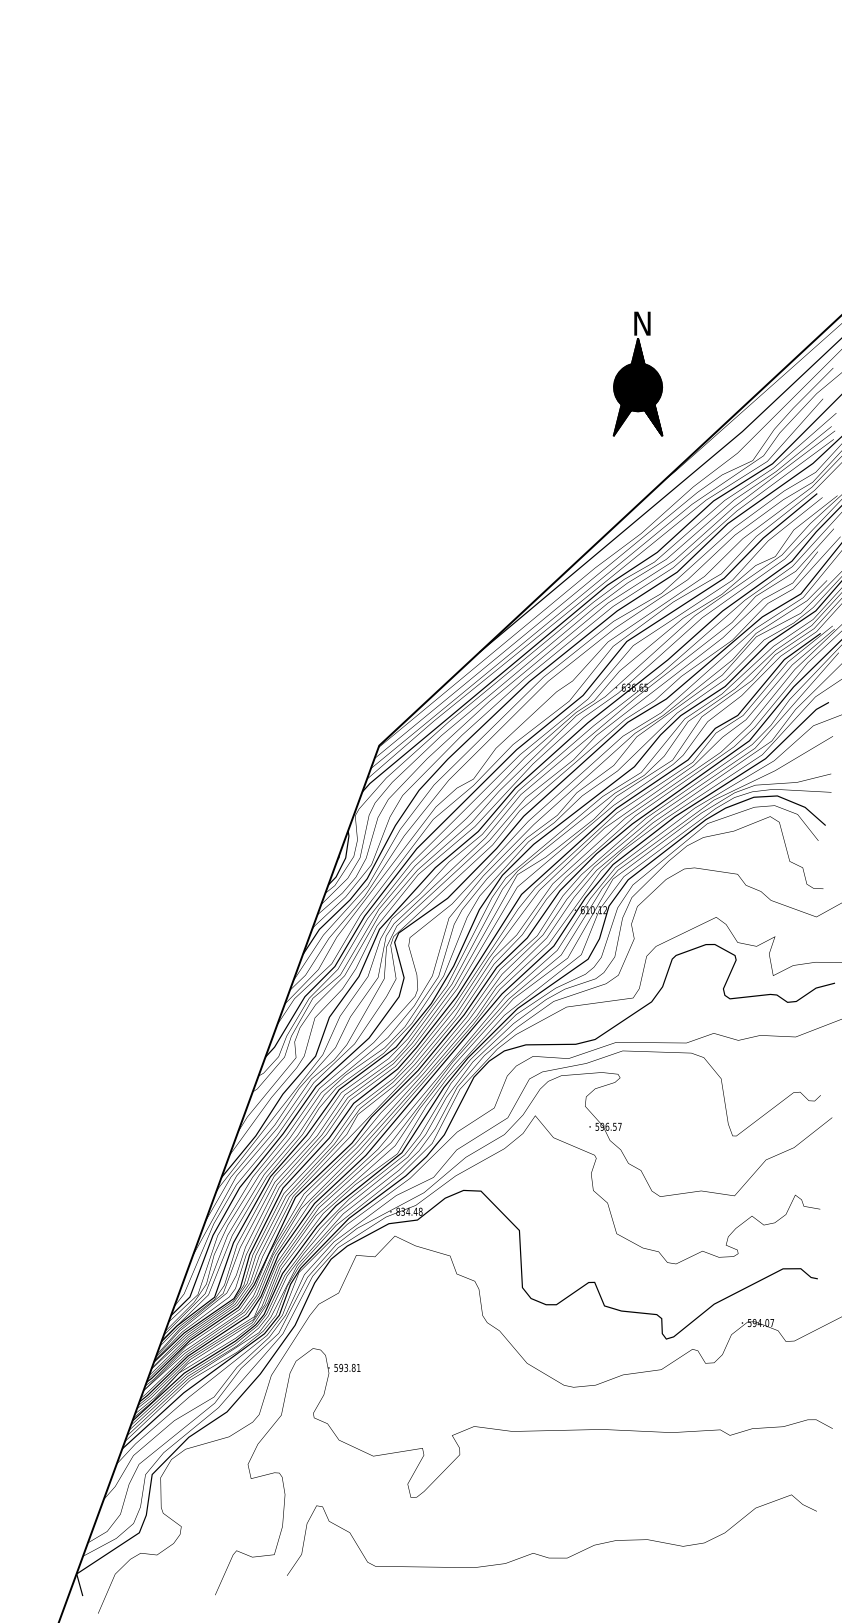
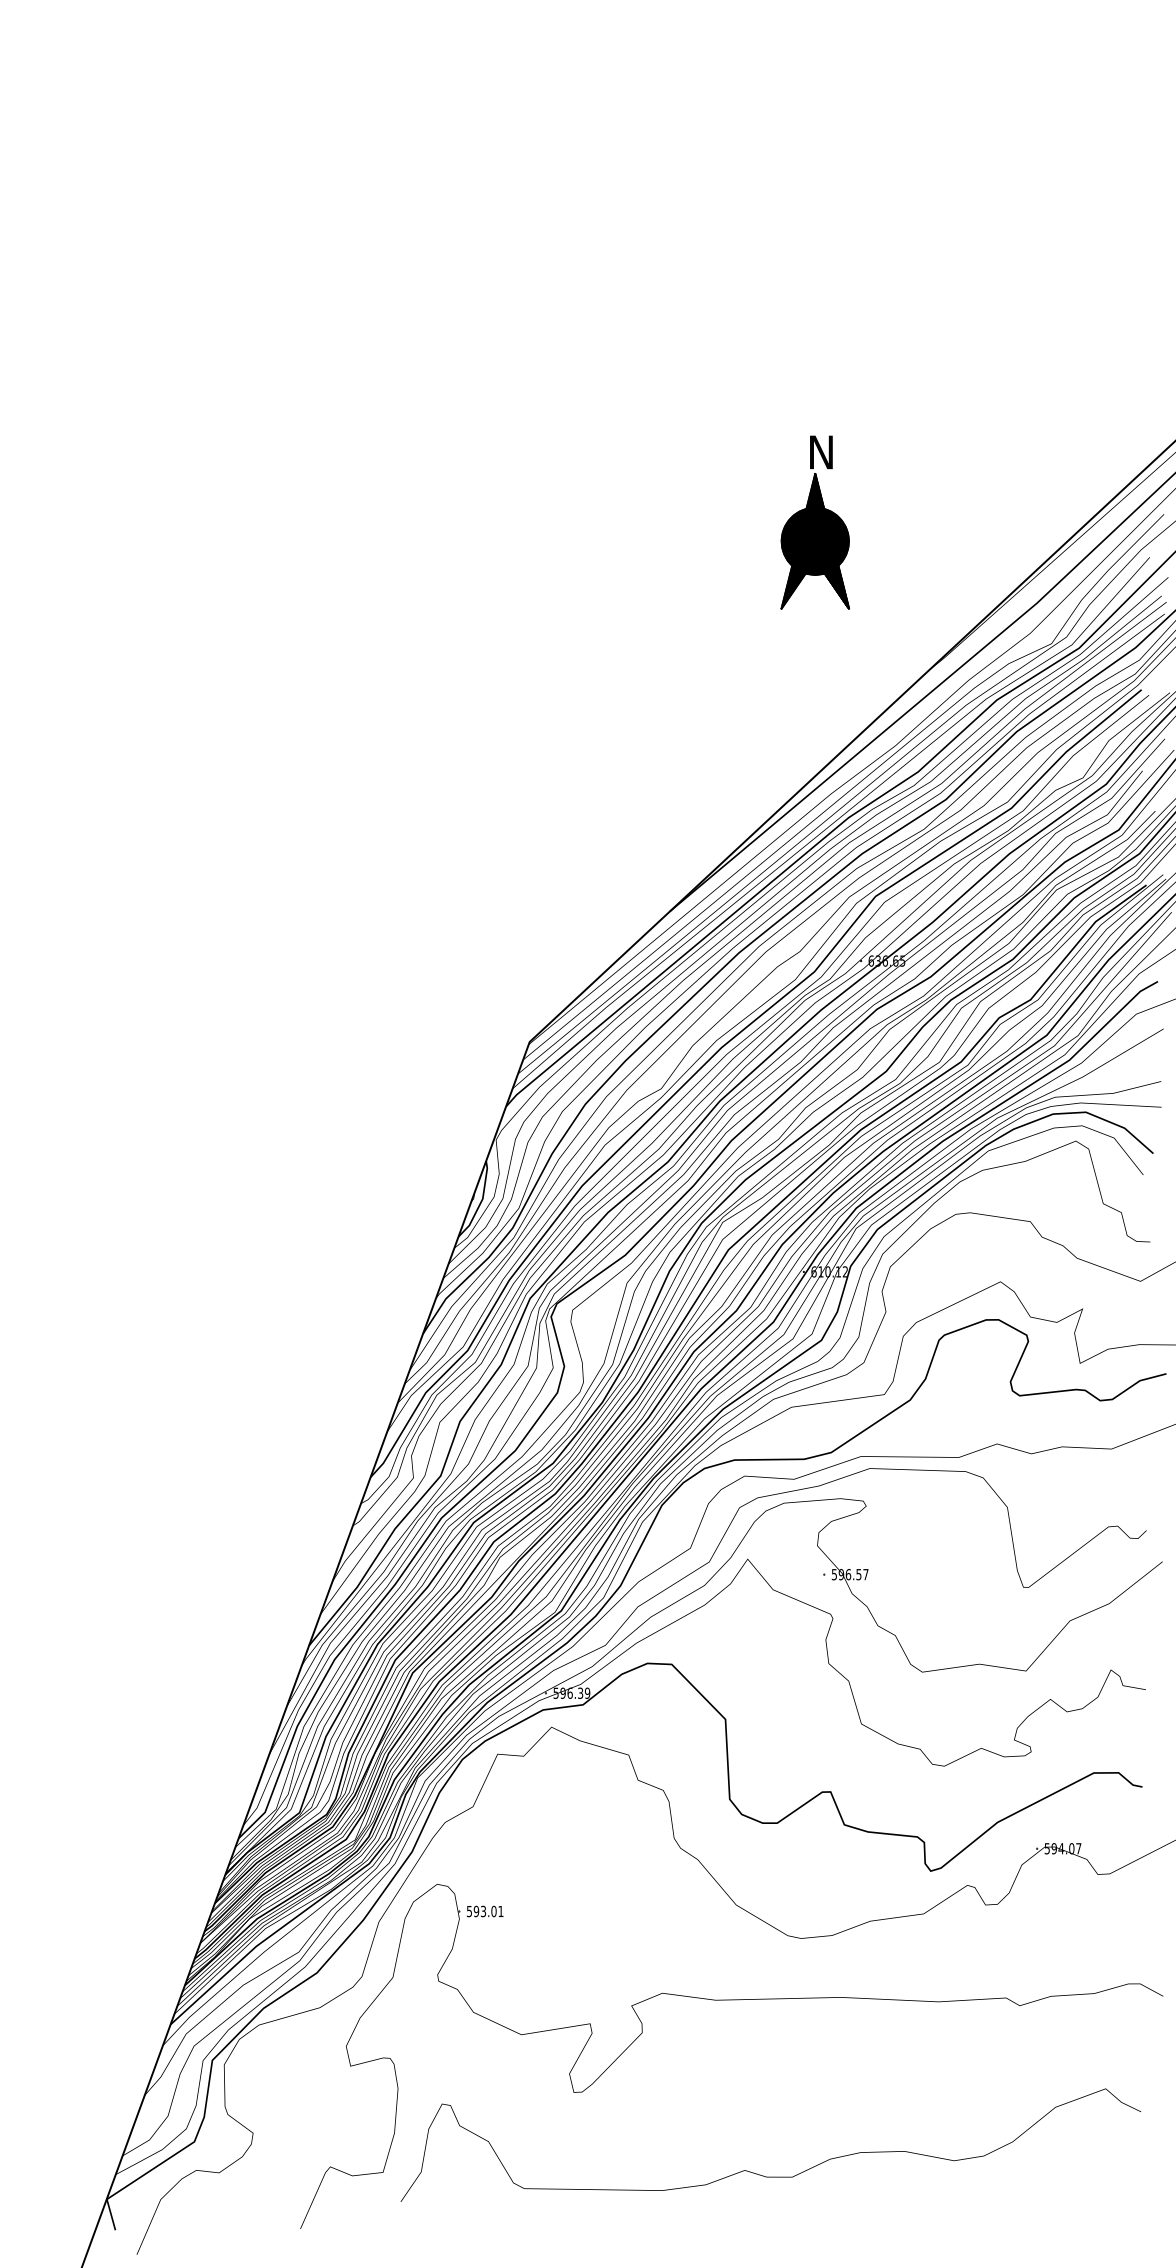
part: (637, 373) -> (814, 522), moved
text: (409, 1211) -> (571, 1692), 834.48 -> 596.39
text: (353, 1367) -> (493, 1911), 593.81 -> 593.01

